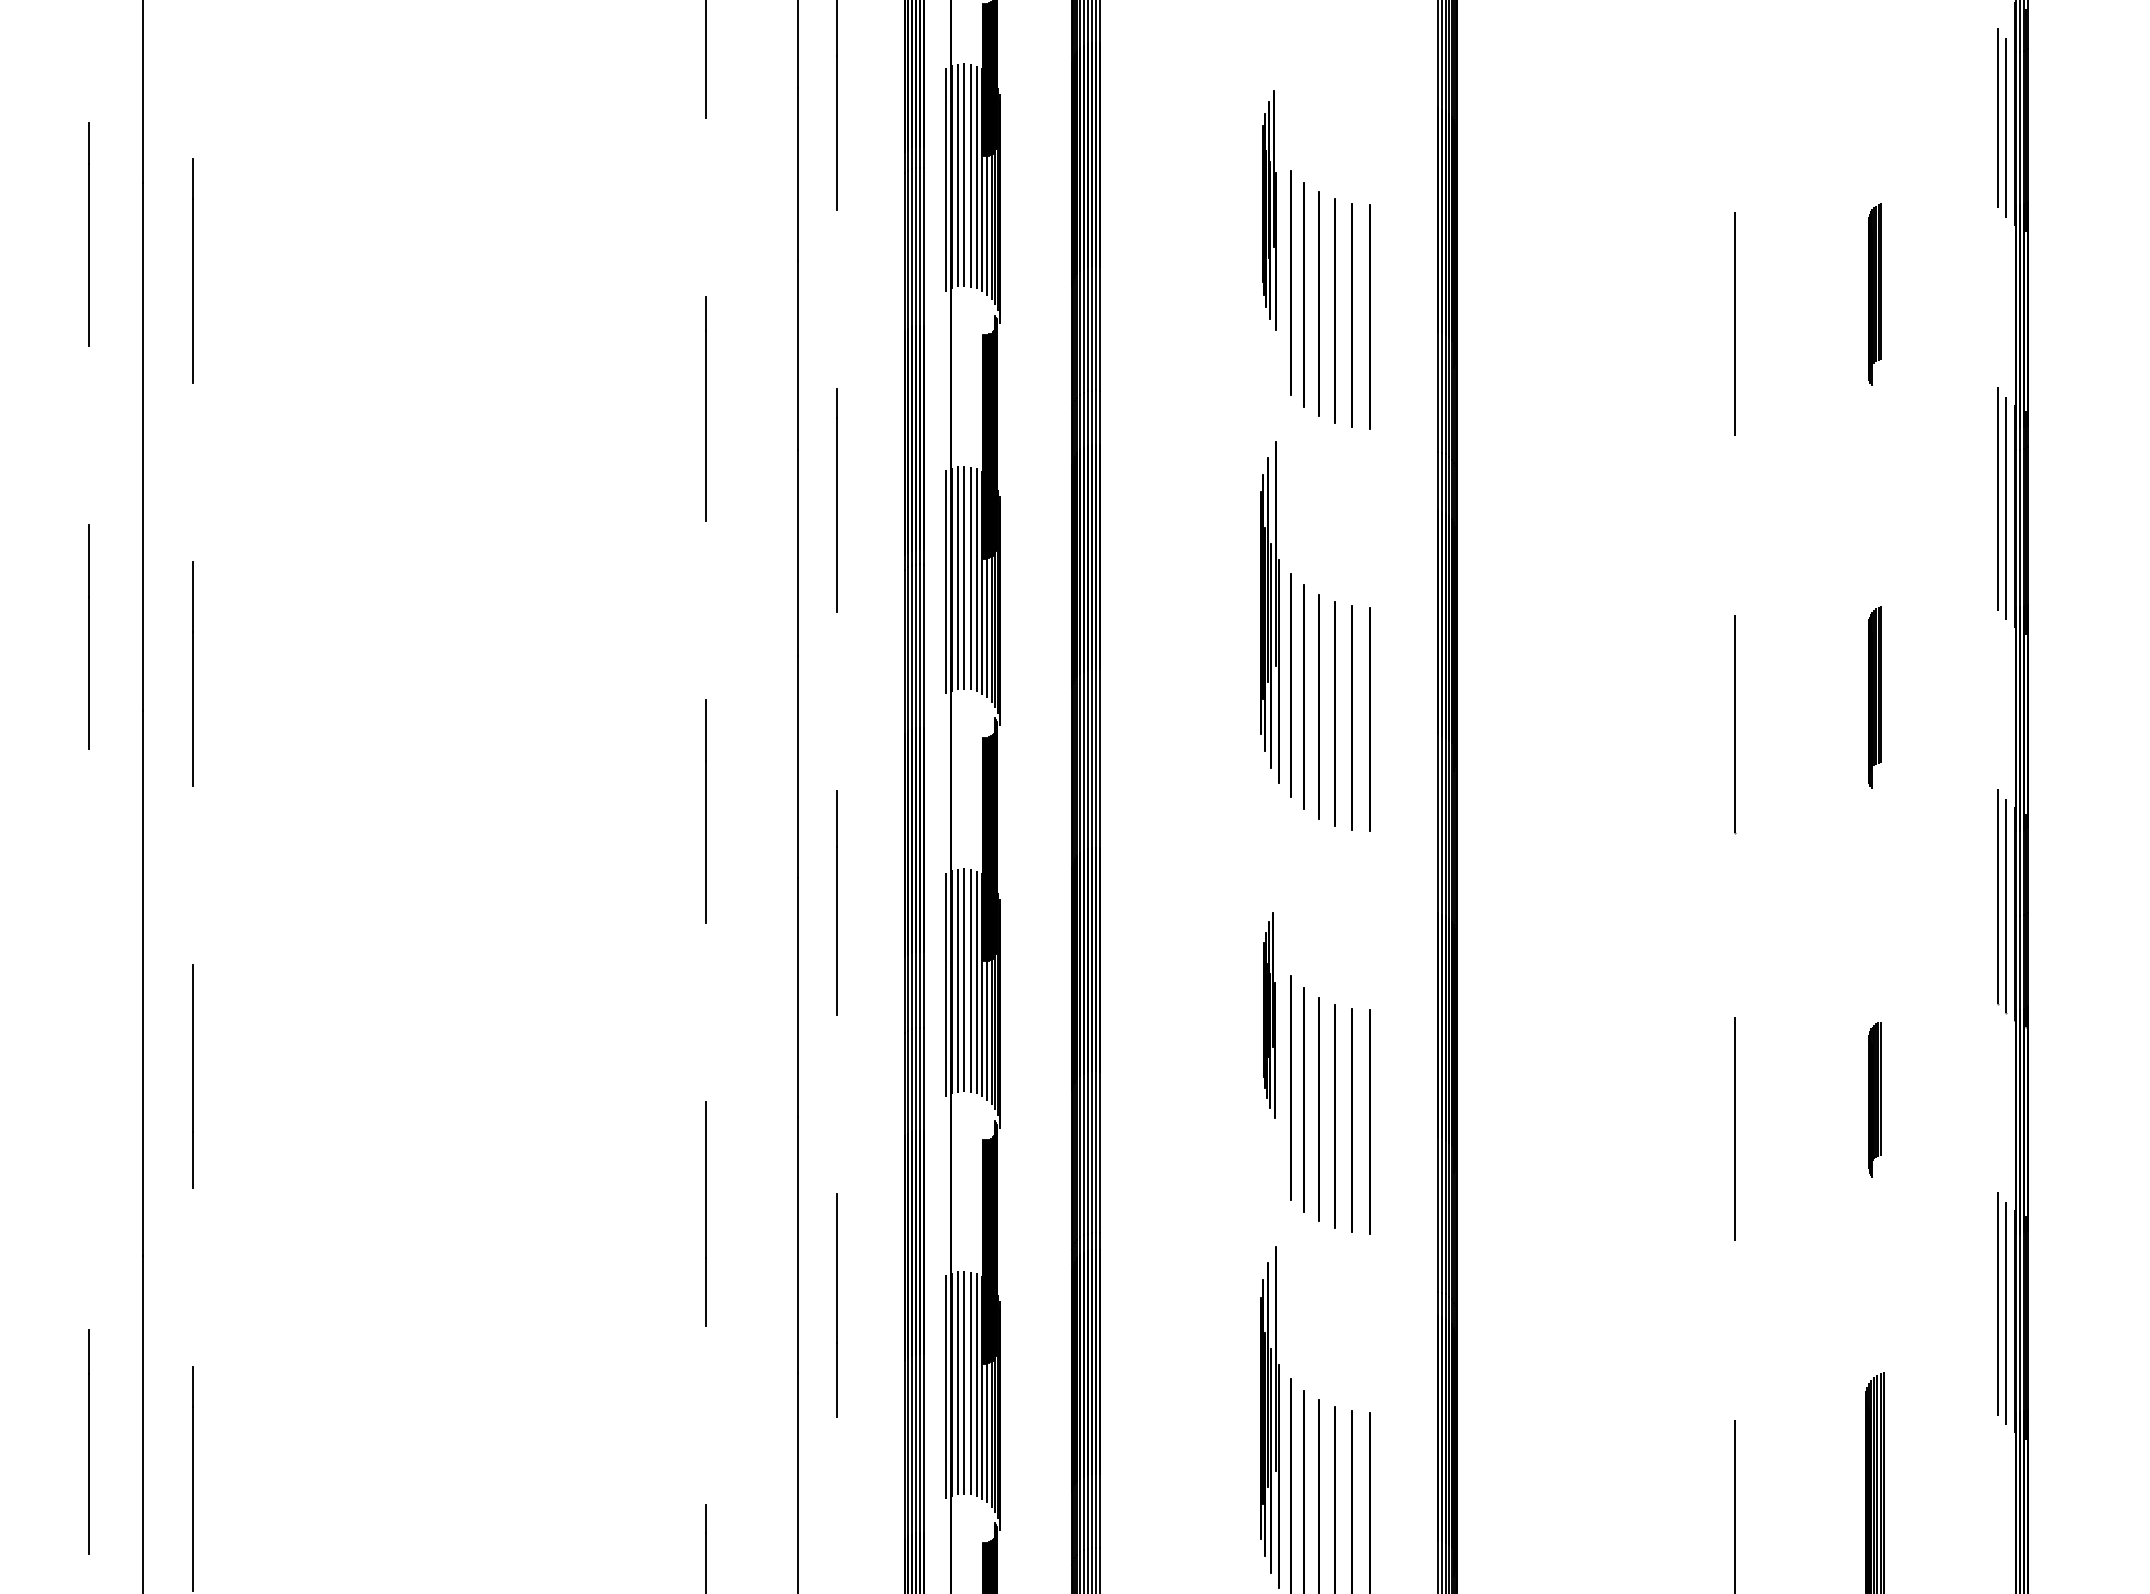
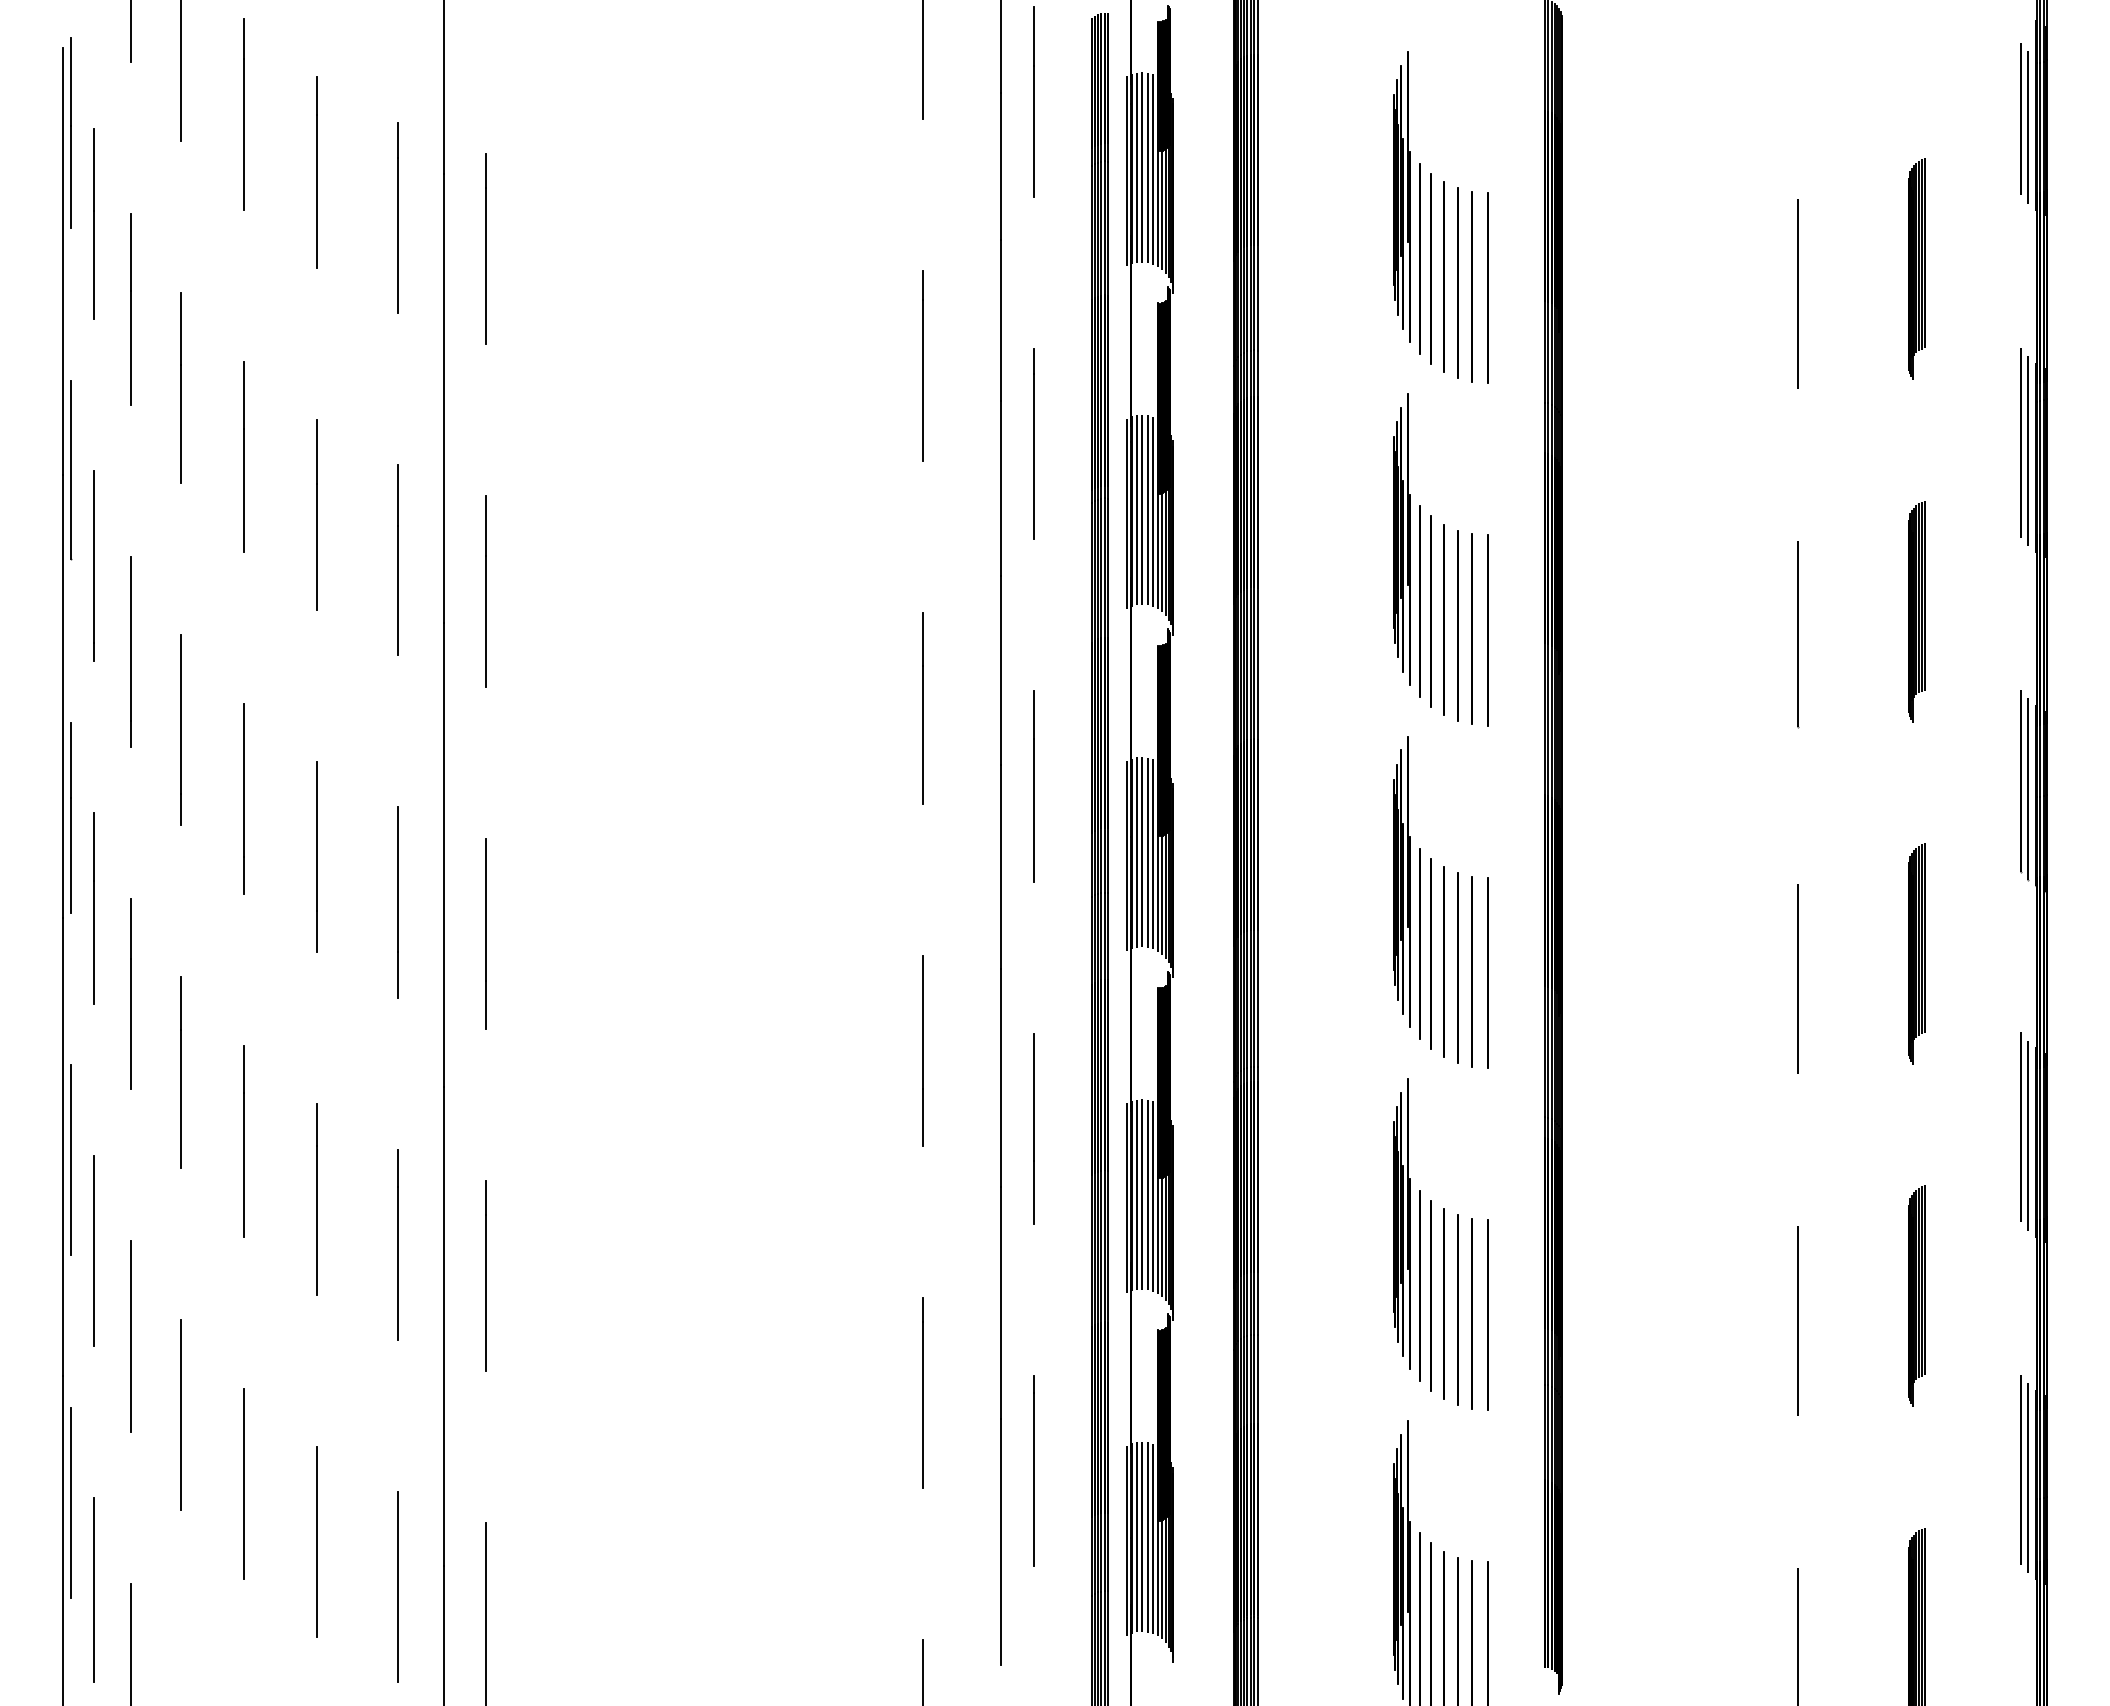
part: (1268, 209) -> (1401, 196), size x1.43
part: (1874, 293) -> (1916, 268), size x1.43
part: (1874, 697) -> (1916, 611), size x1.43
part: (1268, 1014) -> (1401, 881), size x1.67
line: (88, 1039) -> (397, 902), added
part: (1874, 1099) -> (1916, 953), size x1.67

